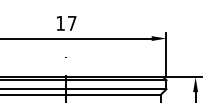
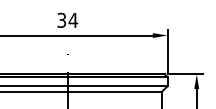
text: (66, 22) -> (67, 19), 17 -> 34

